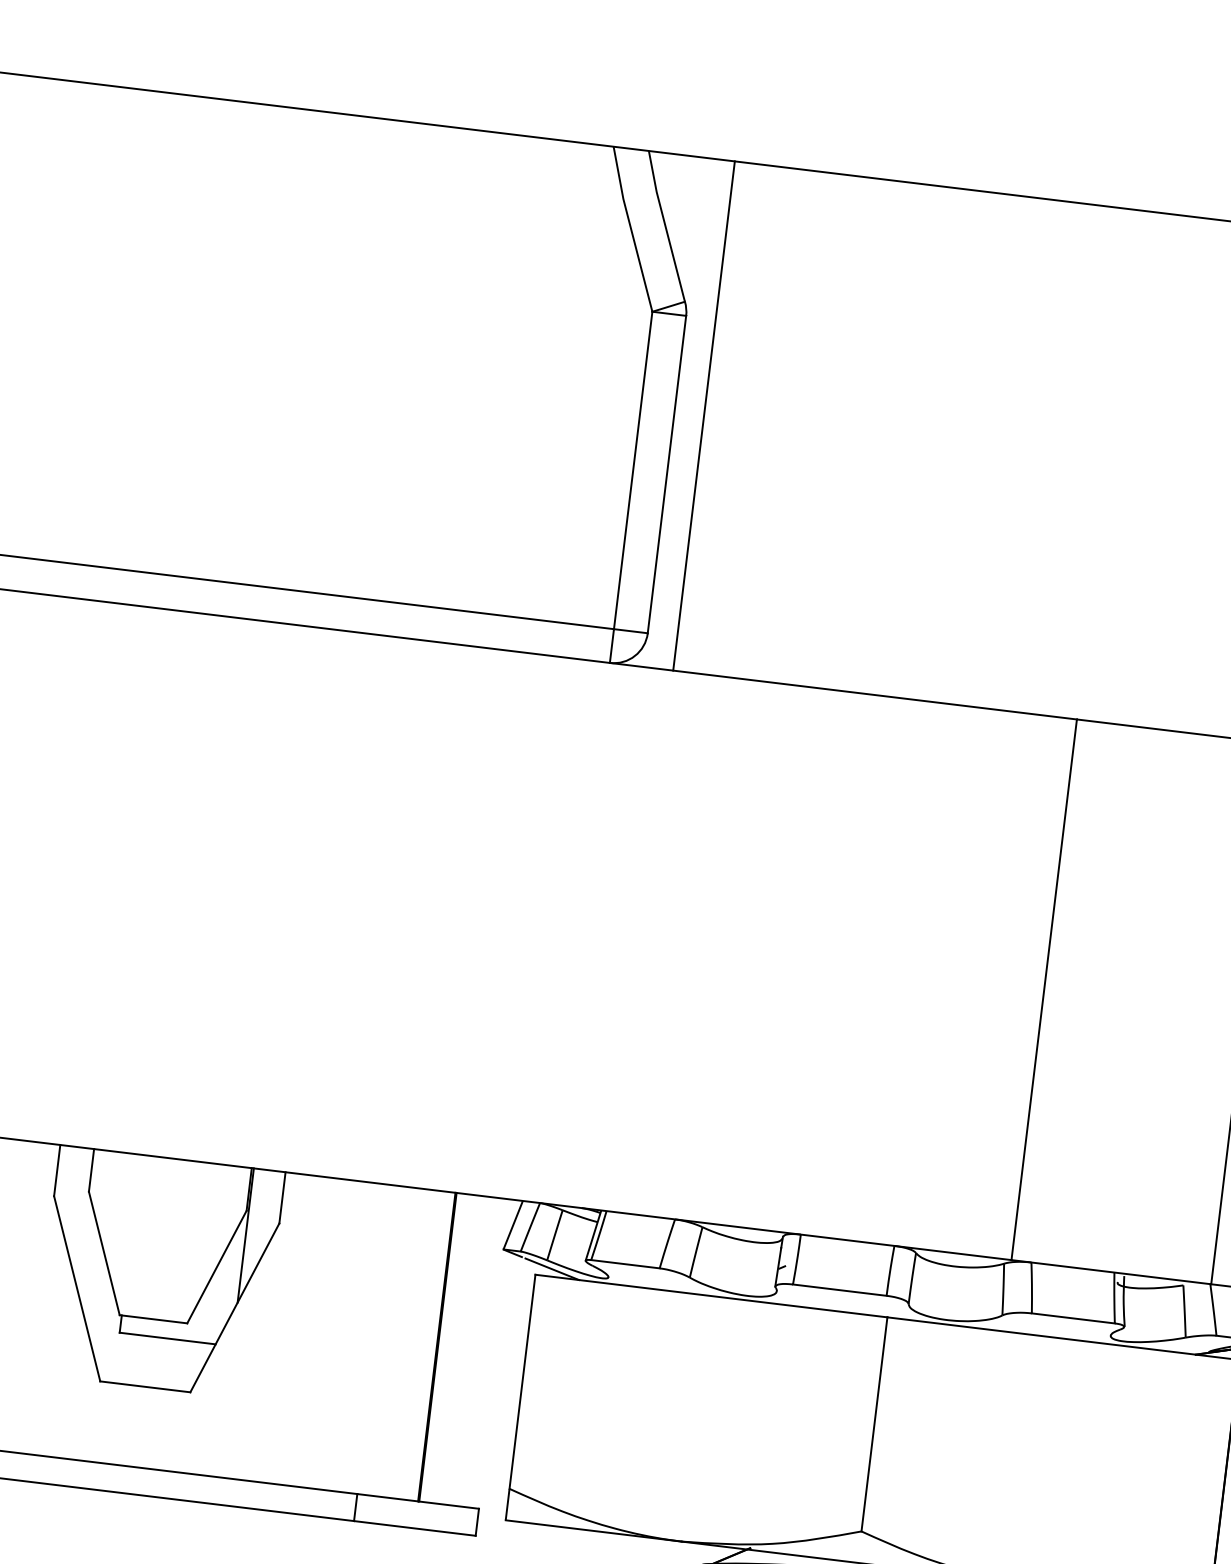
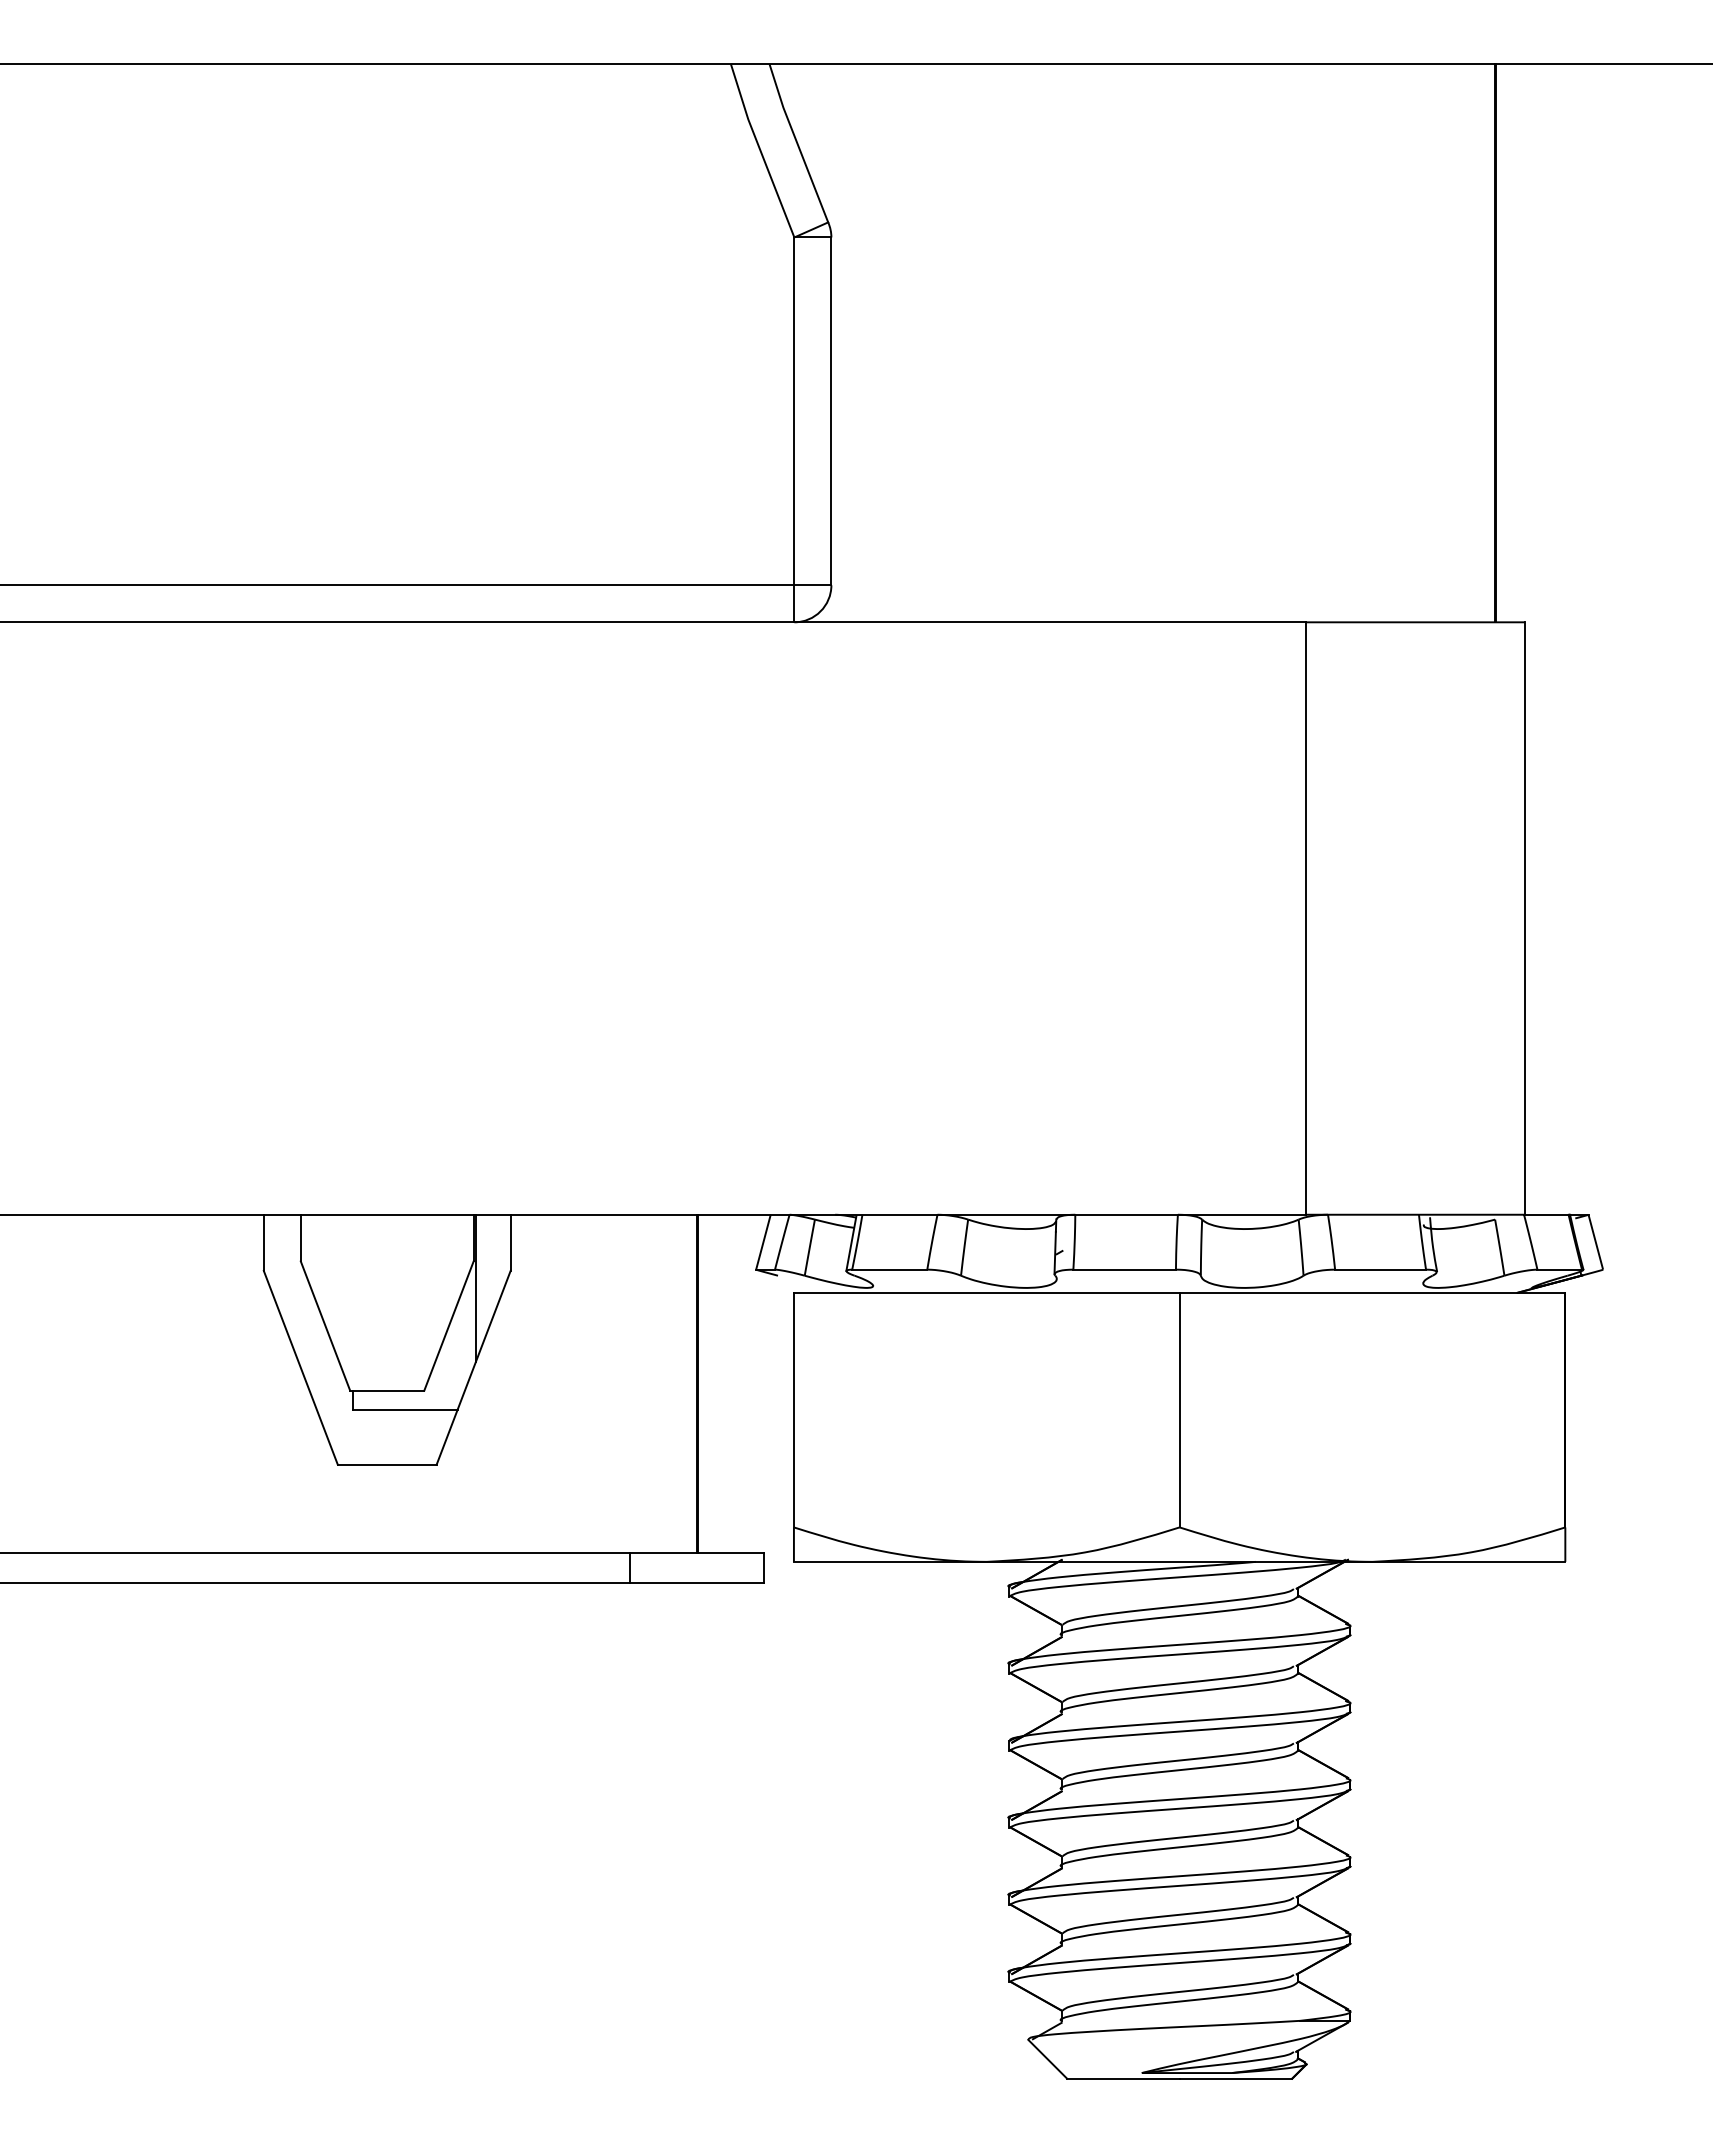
line: (703, 416) -> (863, 343), removed
line: (552, 1269) -> (811, 1284), removed

